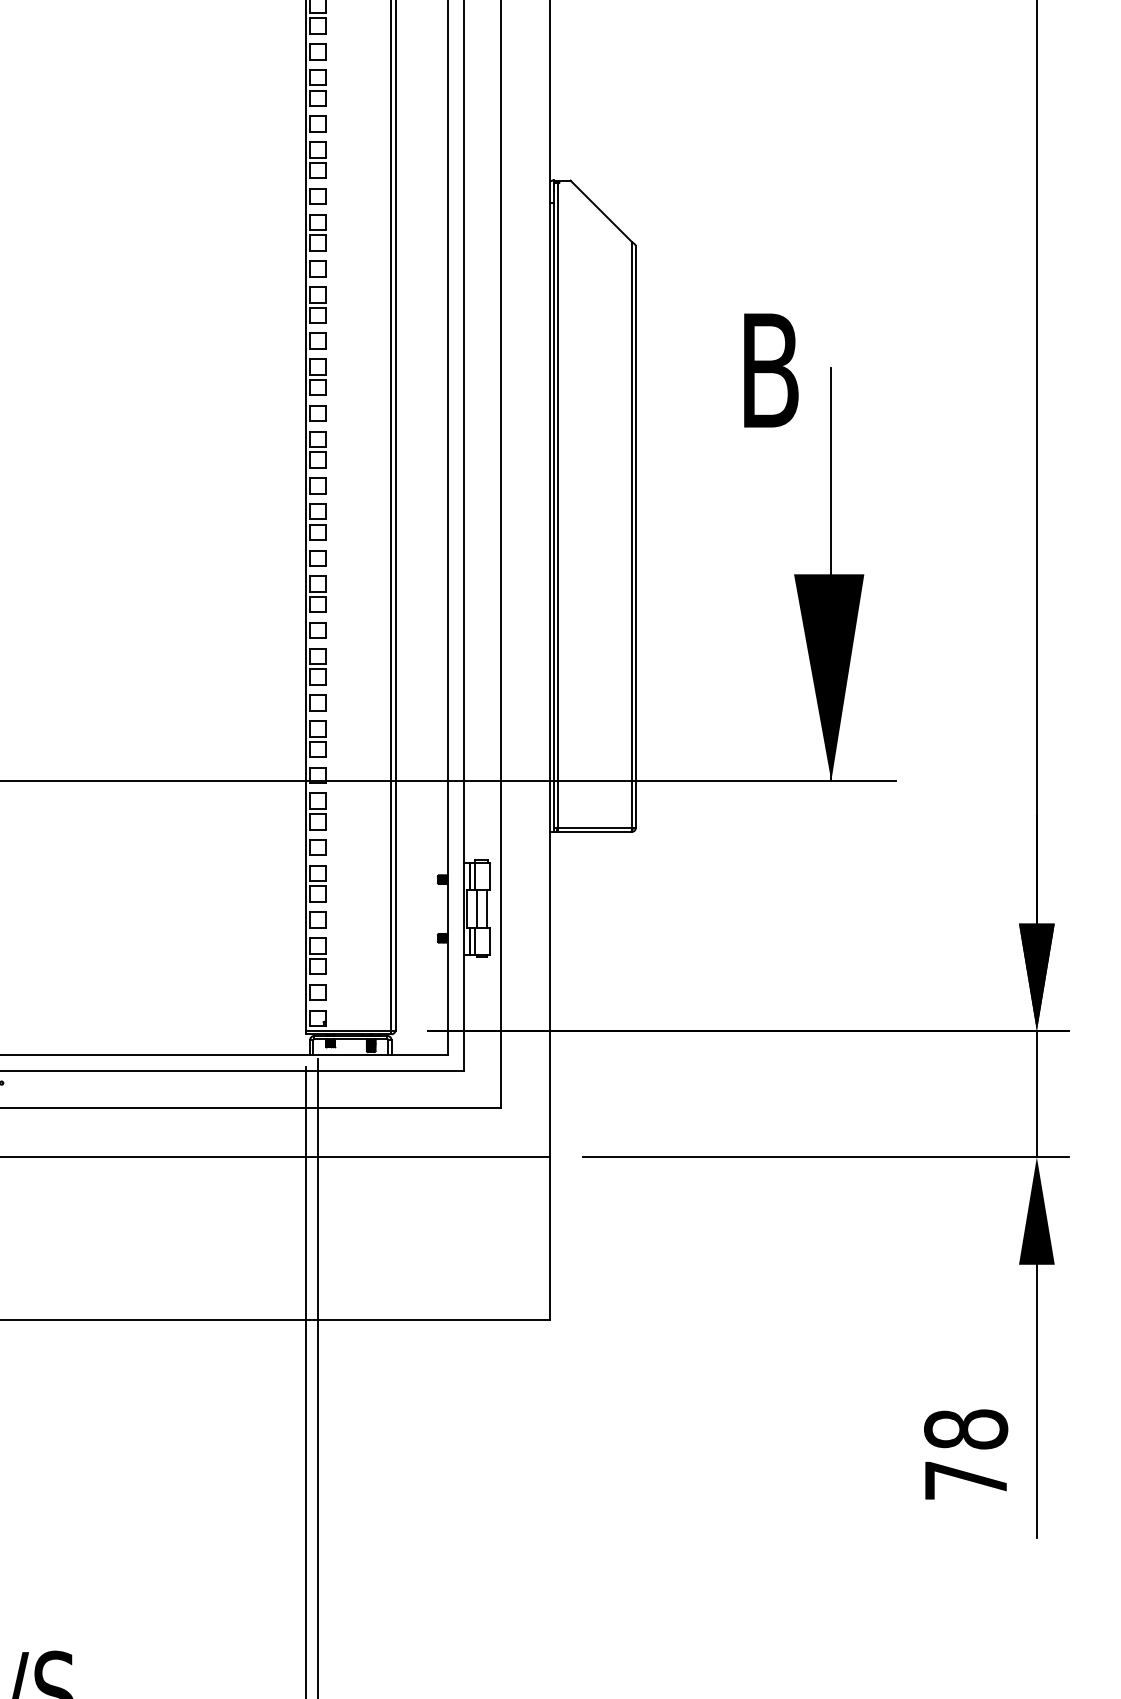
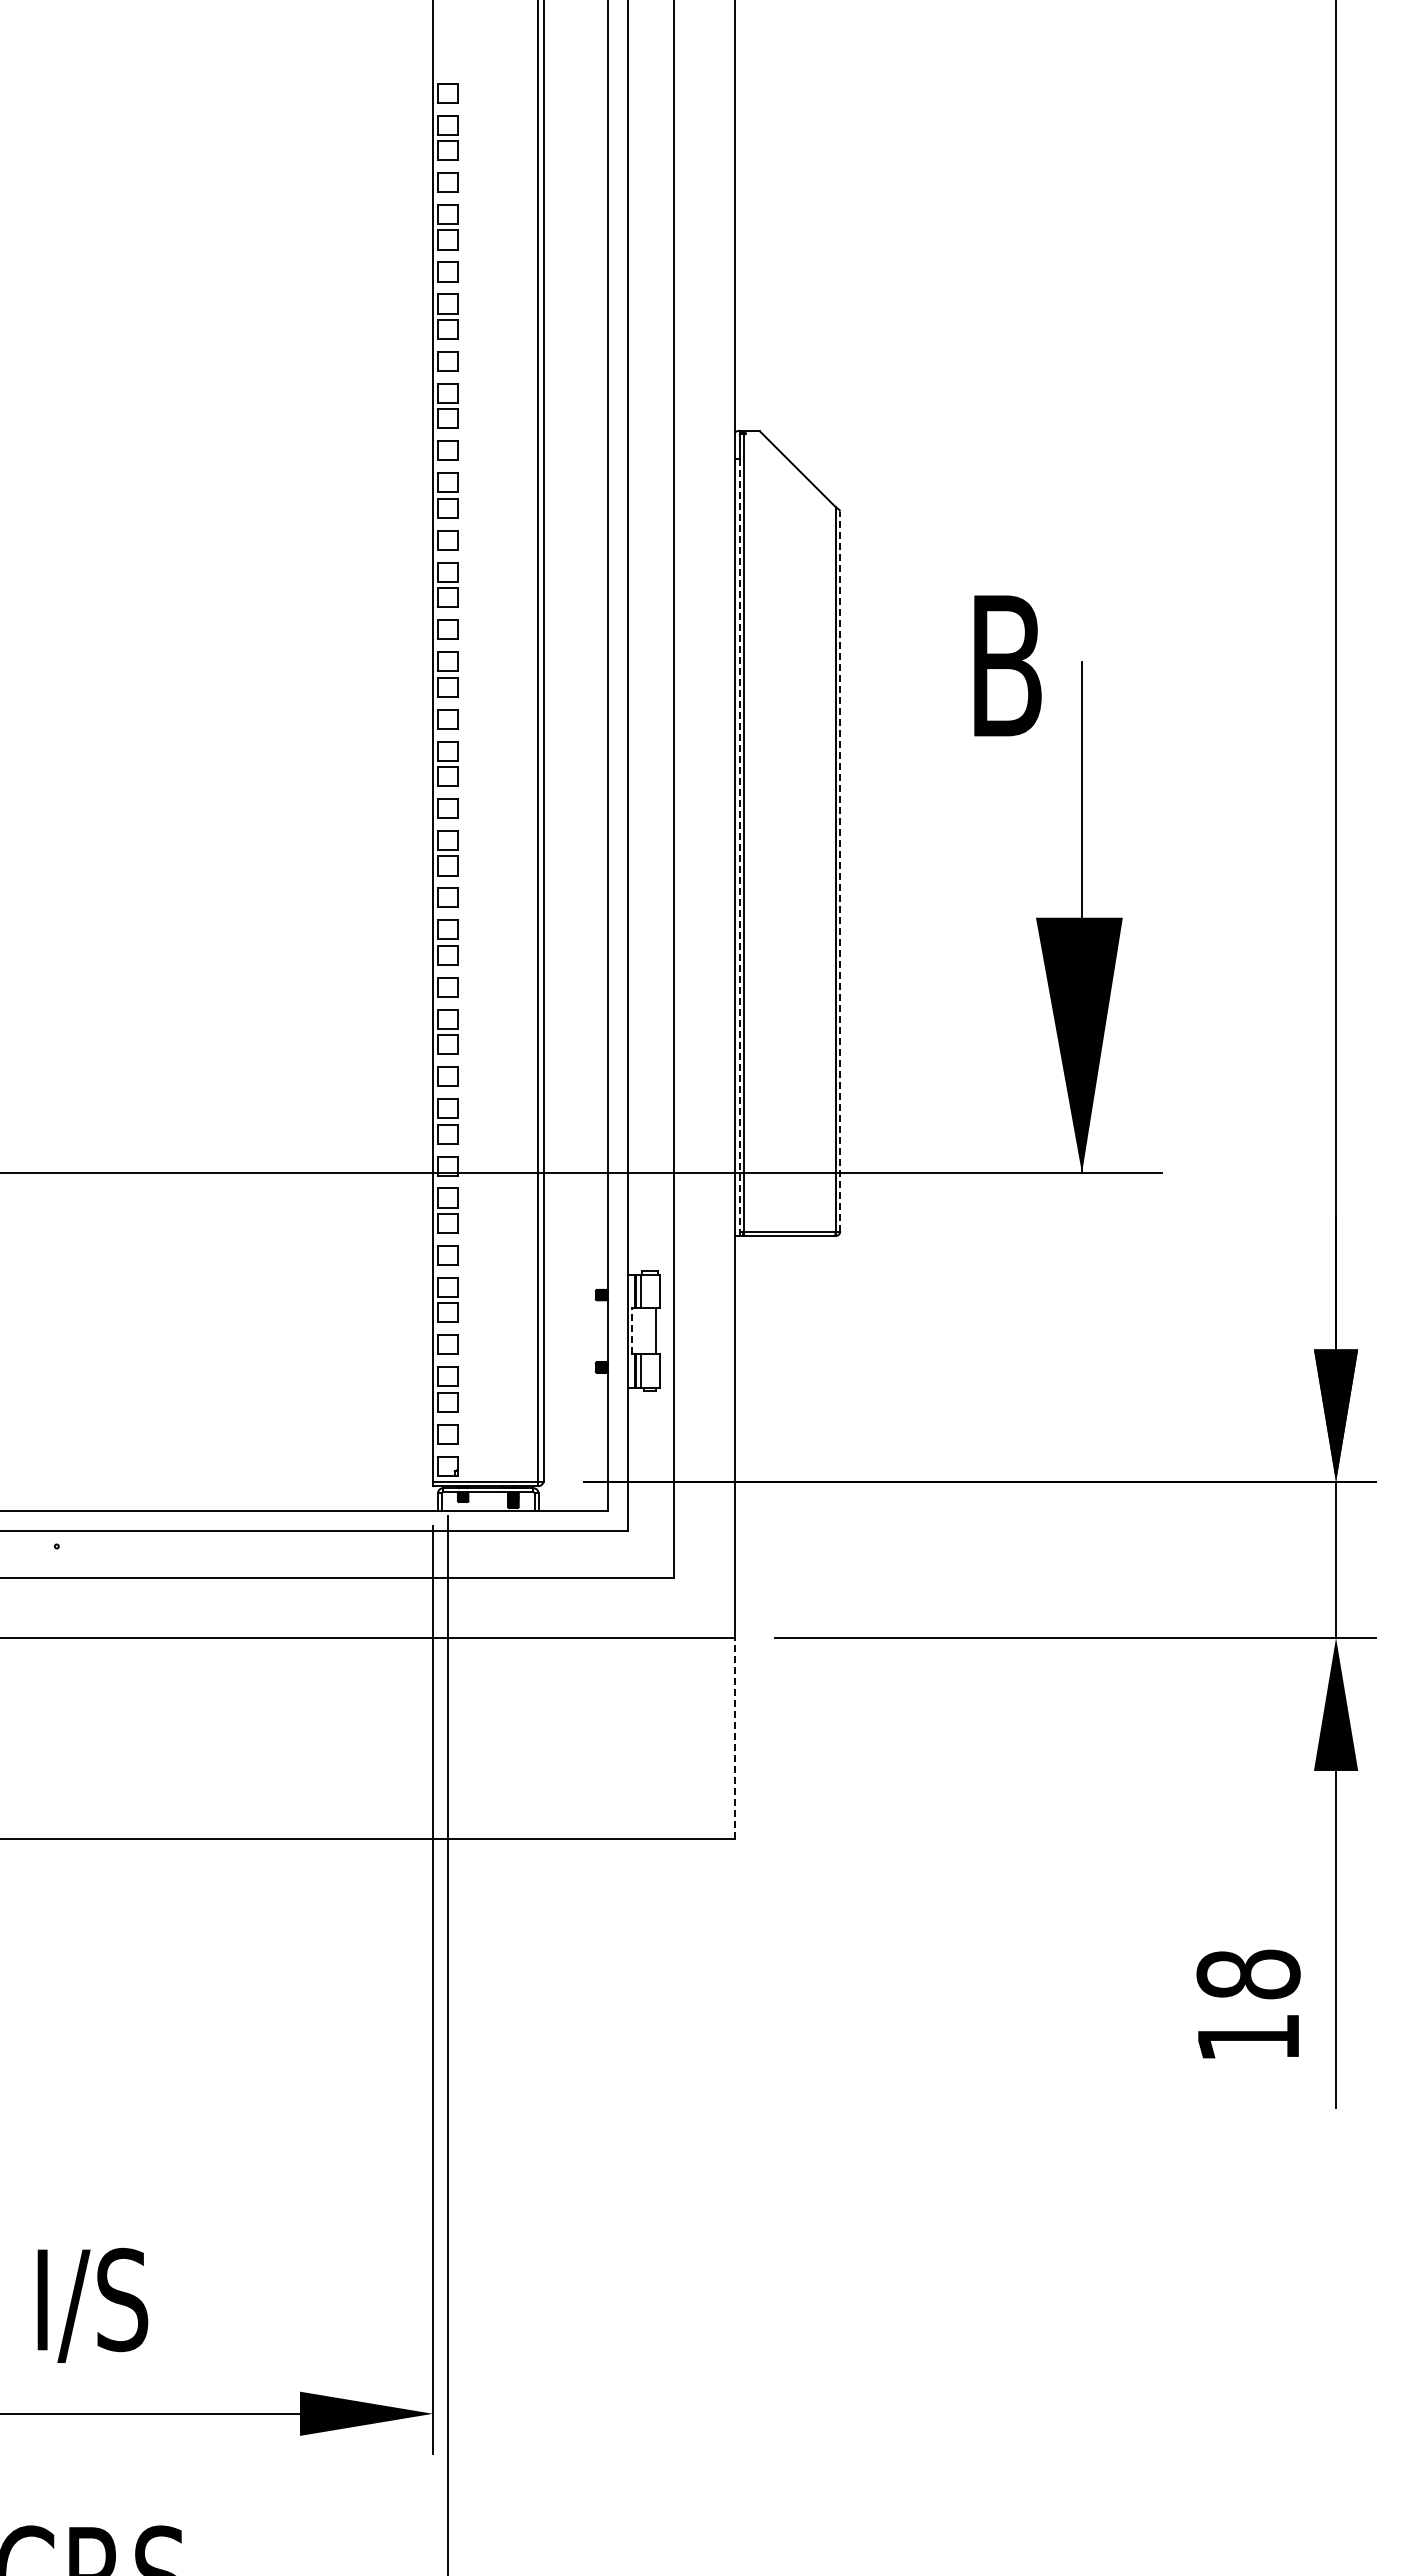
line: (554, 517) -> (739, 847), solid -> dashed
line: (635, 536) -> (840, 871), solid -> dashed
line: (467, 908) -> (632, 1330), solid -> dashed
line: (477, 909) -> (644, 1331), removed
line: (550, 1238) -> (734, 1738), solid -> dashed
text: (966, 1480) -> (1248, 2037), 78 -> 18

